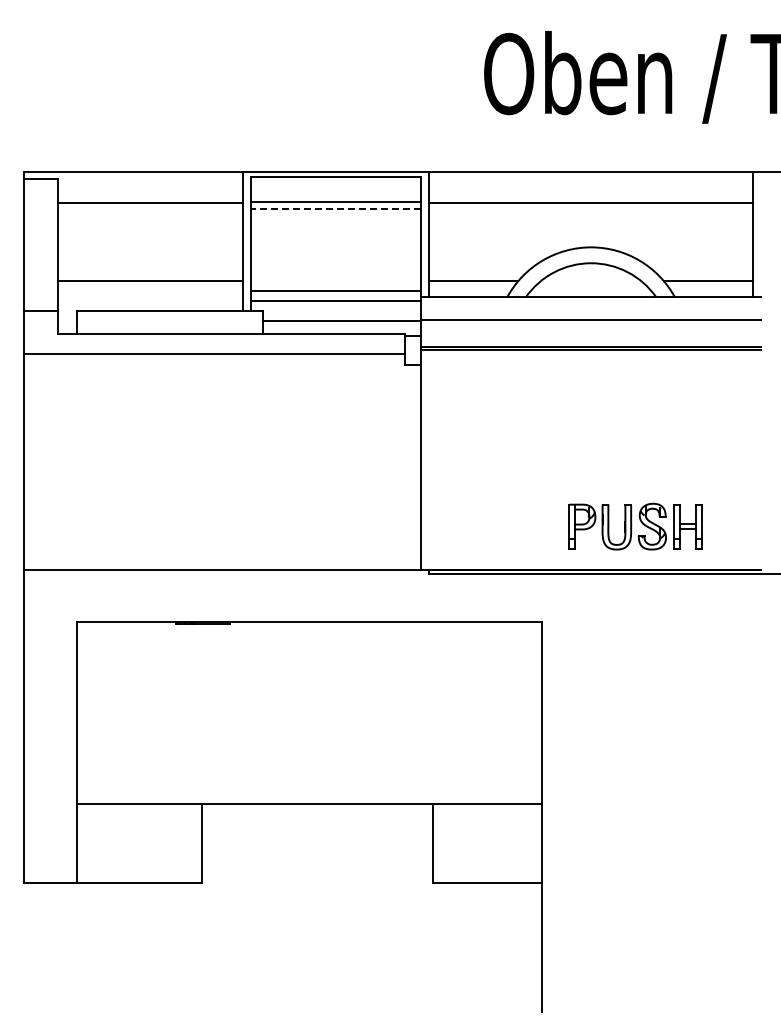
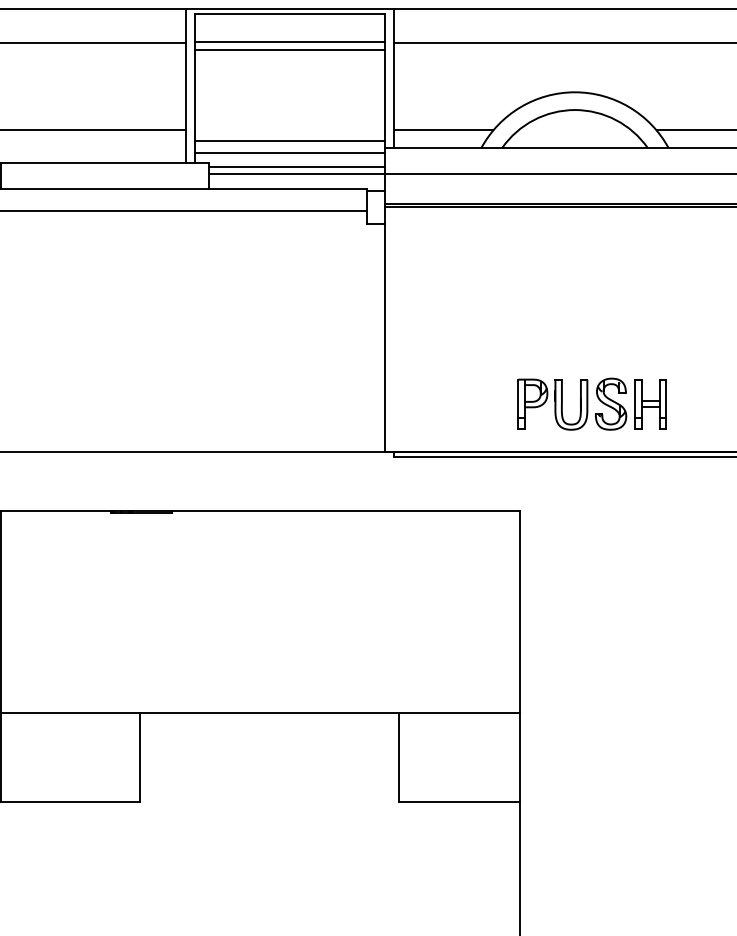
line: (335, 209) -> (289, 50), dashed -> solid
line: (341, 314) -> (296, 167), added
part: (635, 526) -> (592, 404), moved

